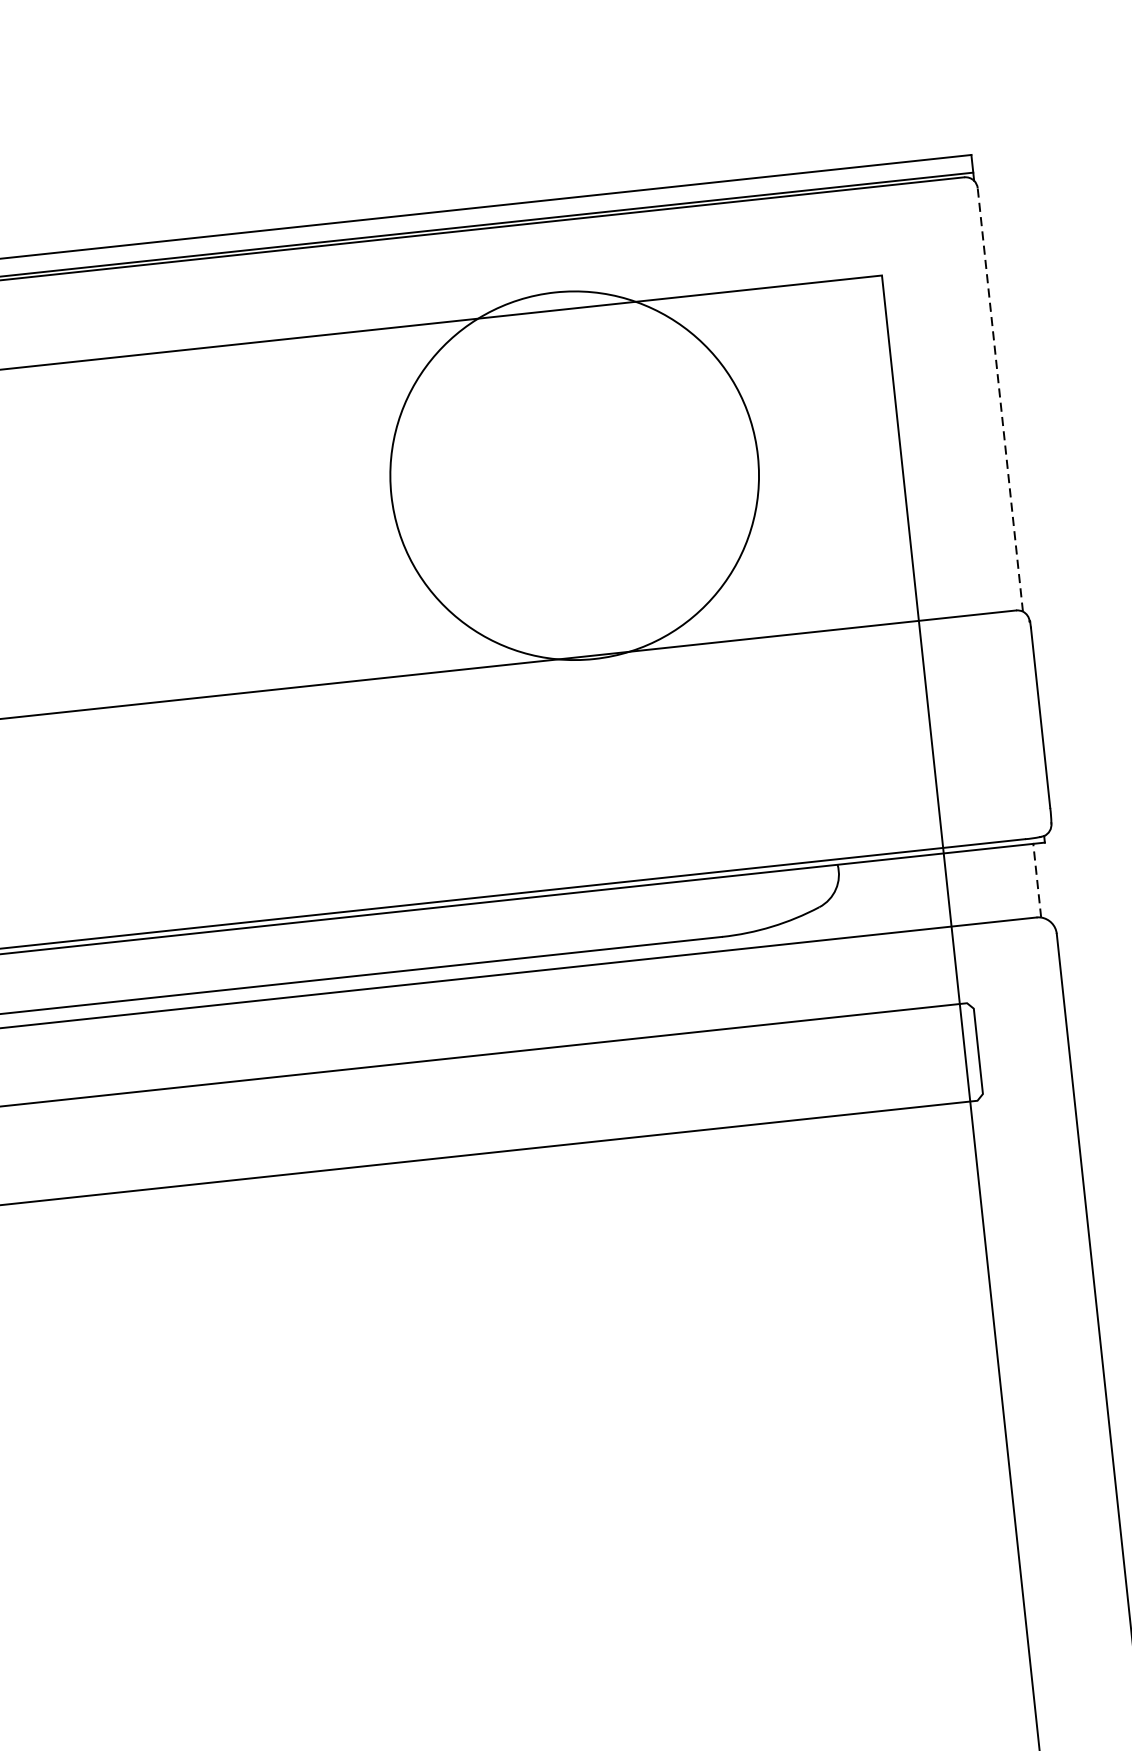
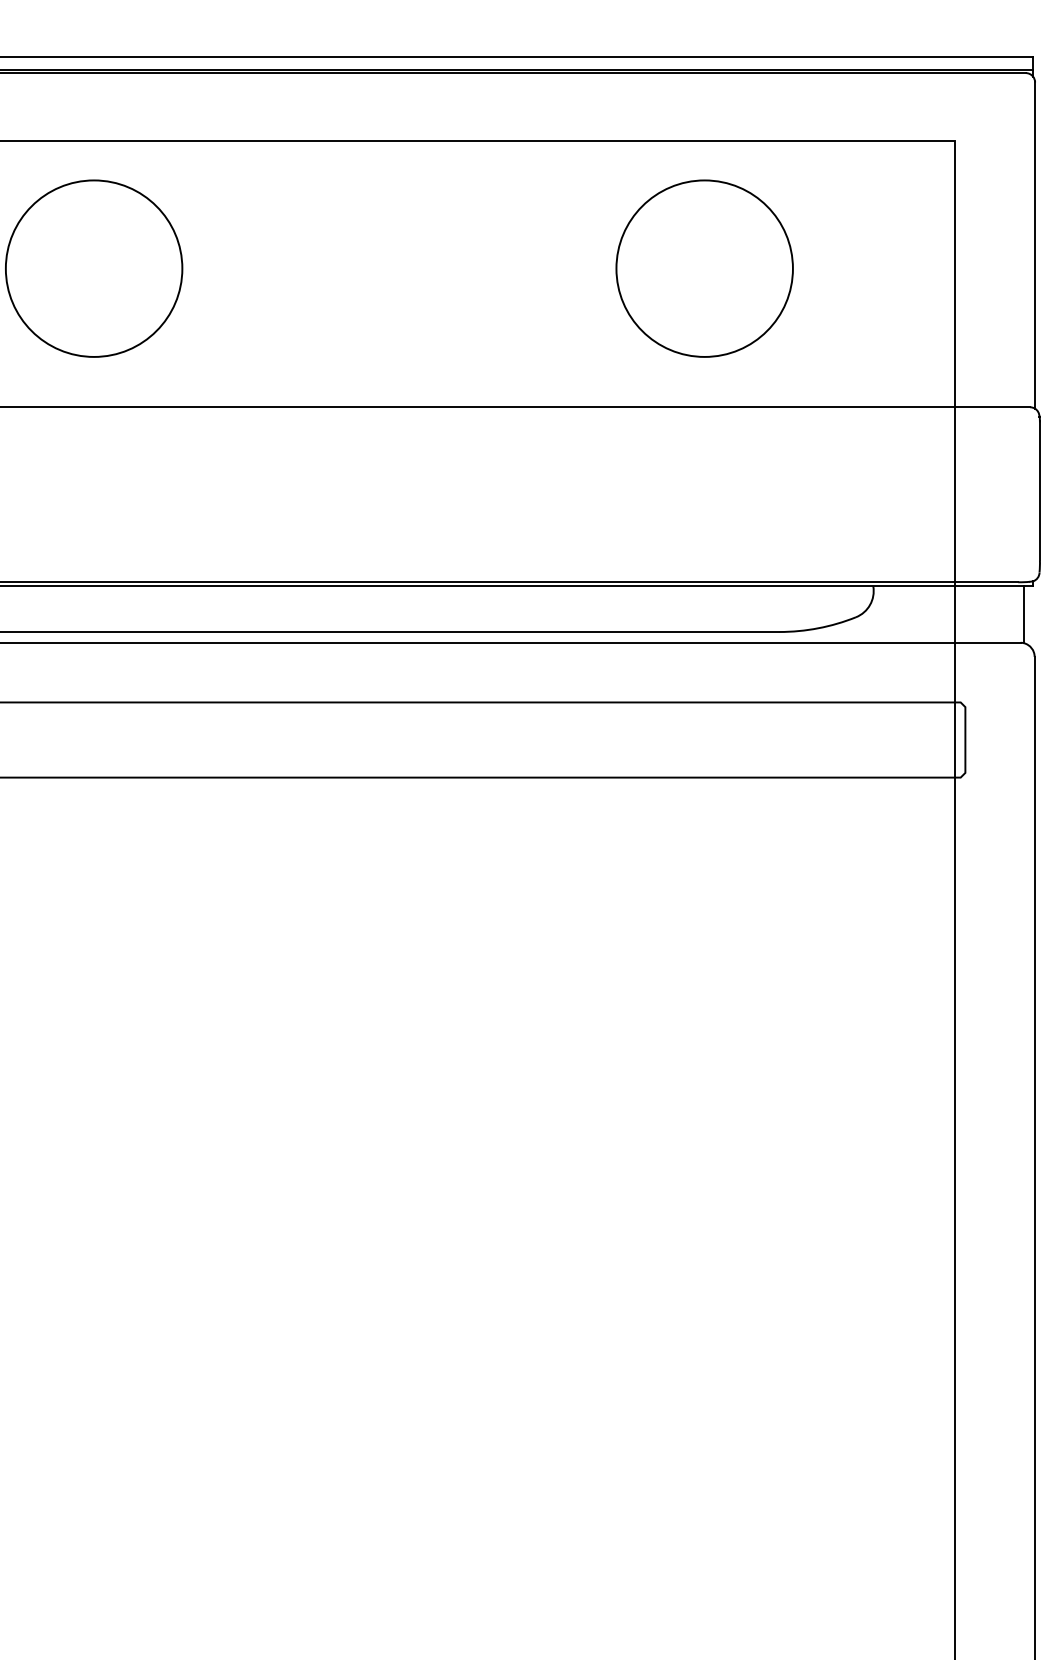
line: (1000, 399) -> (1035, 245), dashed -> solid
circle: (574, 475) -> (704, 268), size x0.62
line: (1037, 880) -> (1024, 614), dashed -> solid

